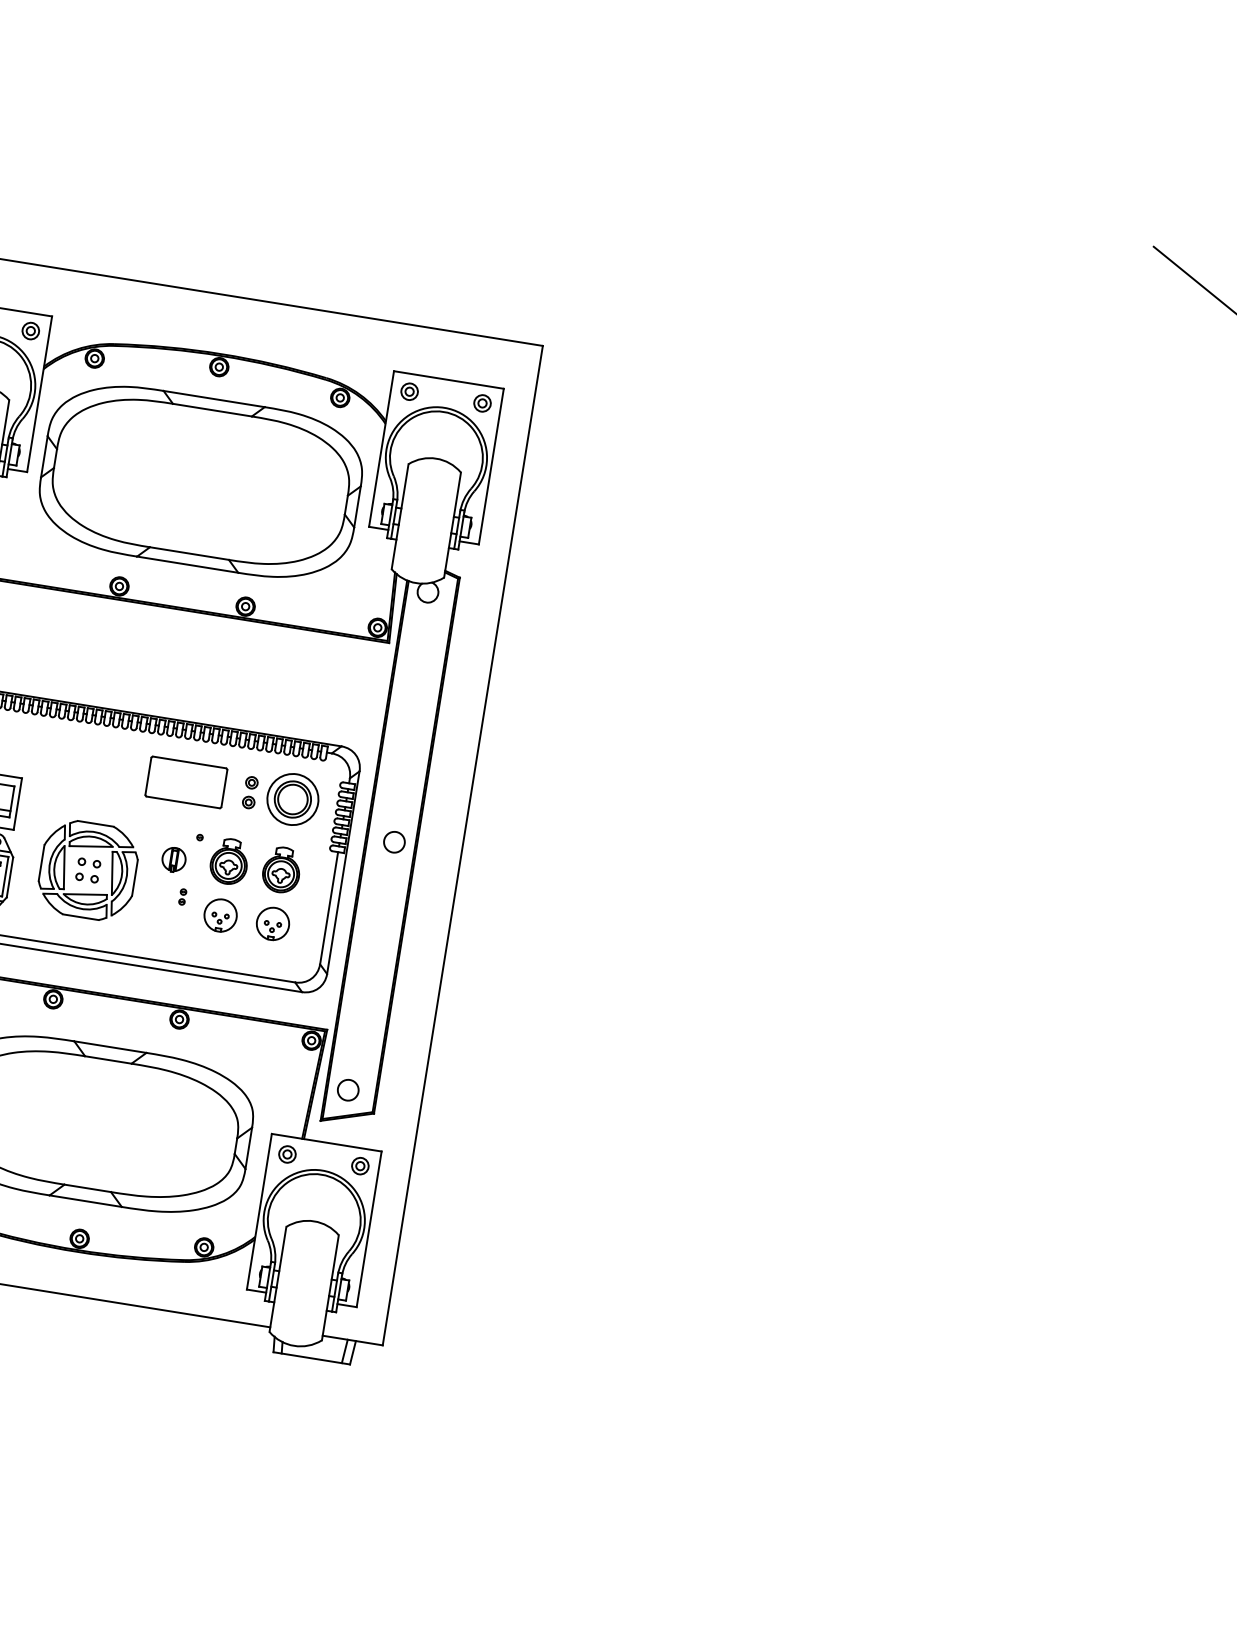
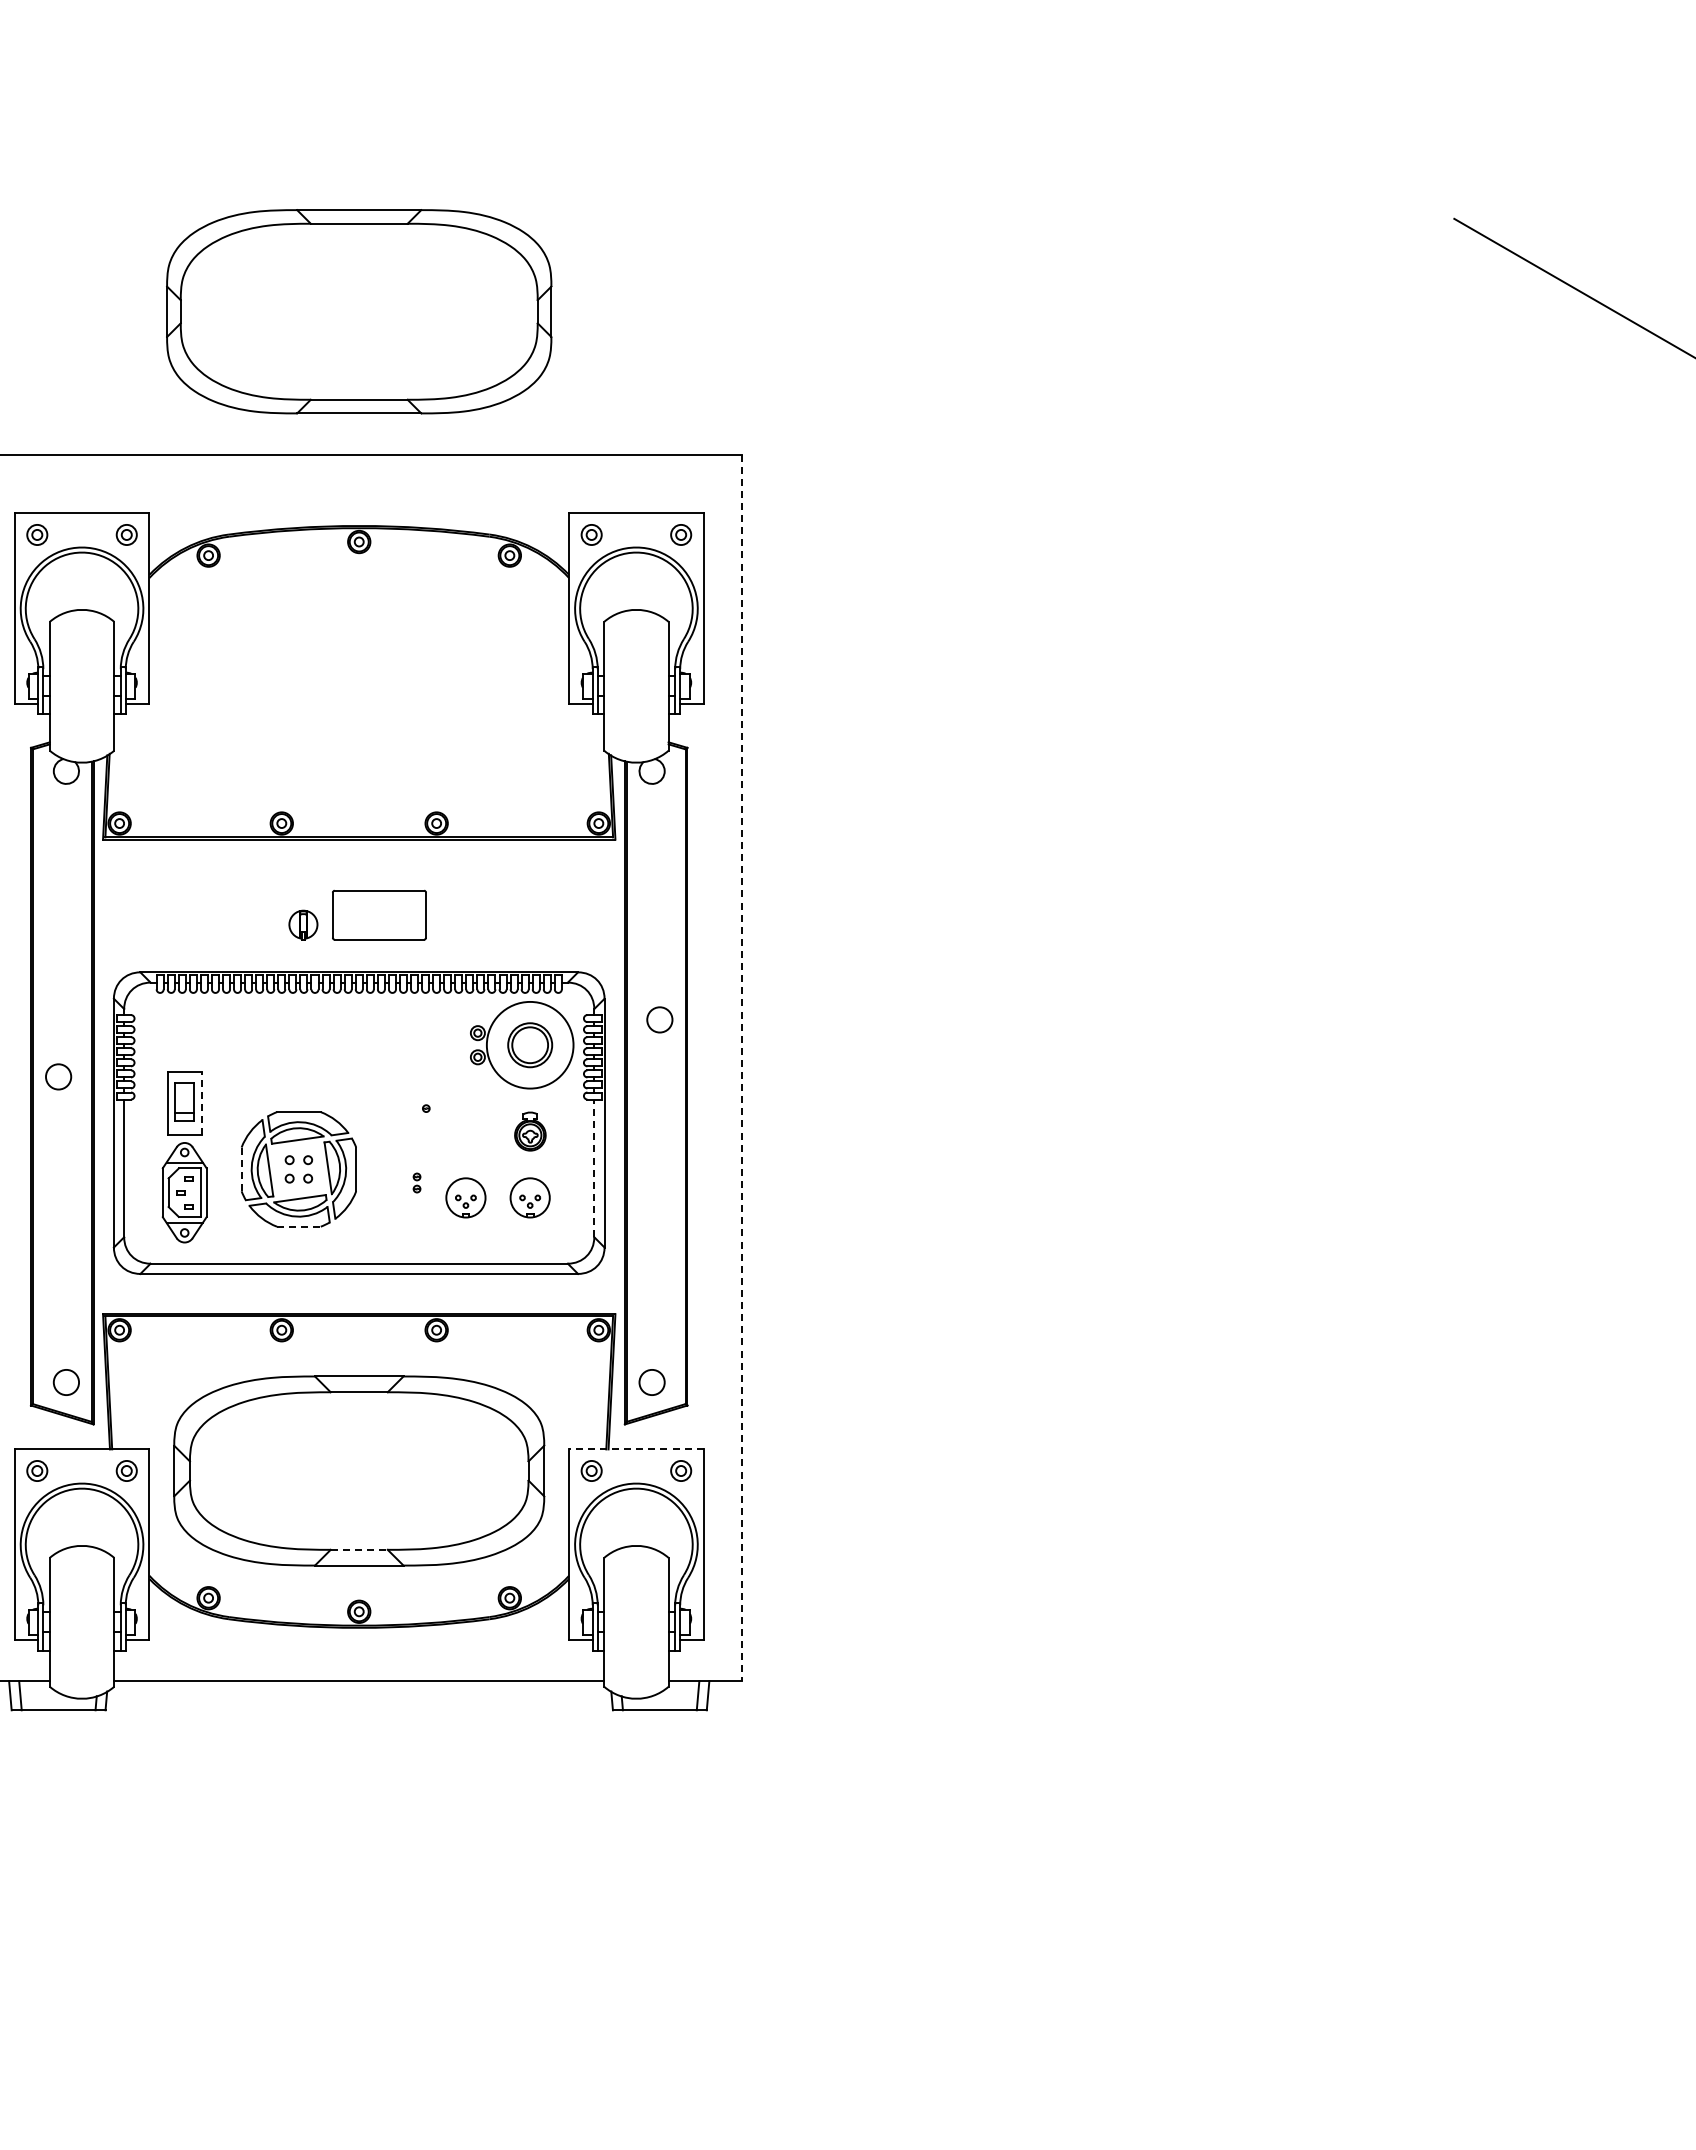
part: (201, 481) -> (359, 311), moved
part: (186, 781) -> (379, 914), moved
circle: (293, 799) -> (530, 1045), size x1.4
line: (17, 804) -> (201, 1103), solid -> dashed
circle: (394, 841) -> (659, 1019), moved
line: (462, 846) -> (742, 1068), solid -> dashed
part: (174, 859) -> (303, 924), moved
part: (228, 861) -> (465, 1131), removed
line: (41, 863) -> (241, 1169), solid -> dashed
part: (281, 869) -> (530, 1131), size x0.7
line: (329, 908) -> (594, 1168), solid -> dashed
line: (80, 916) -> (298, 1226), solid -> dashed
line: (325, 1142) -> (635, 1449), solid -> dashed
line: (88, 1188) -> (359, 1549), solid -> dashed

